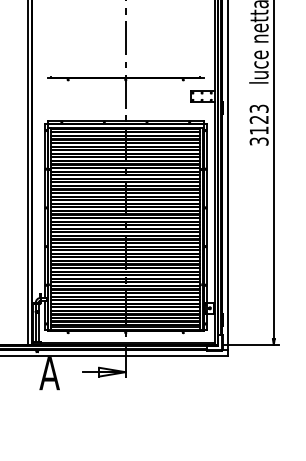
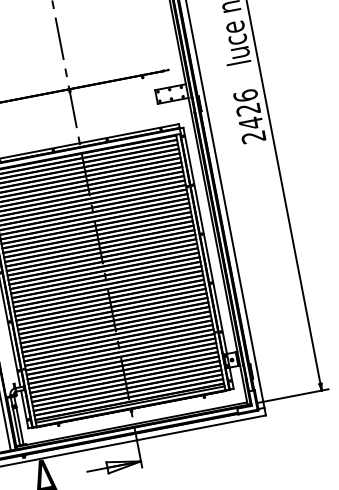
text: (258, 124) -> (248, 115), 3123 -> 2426

